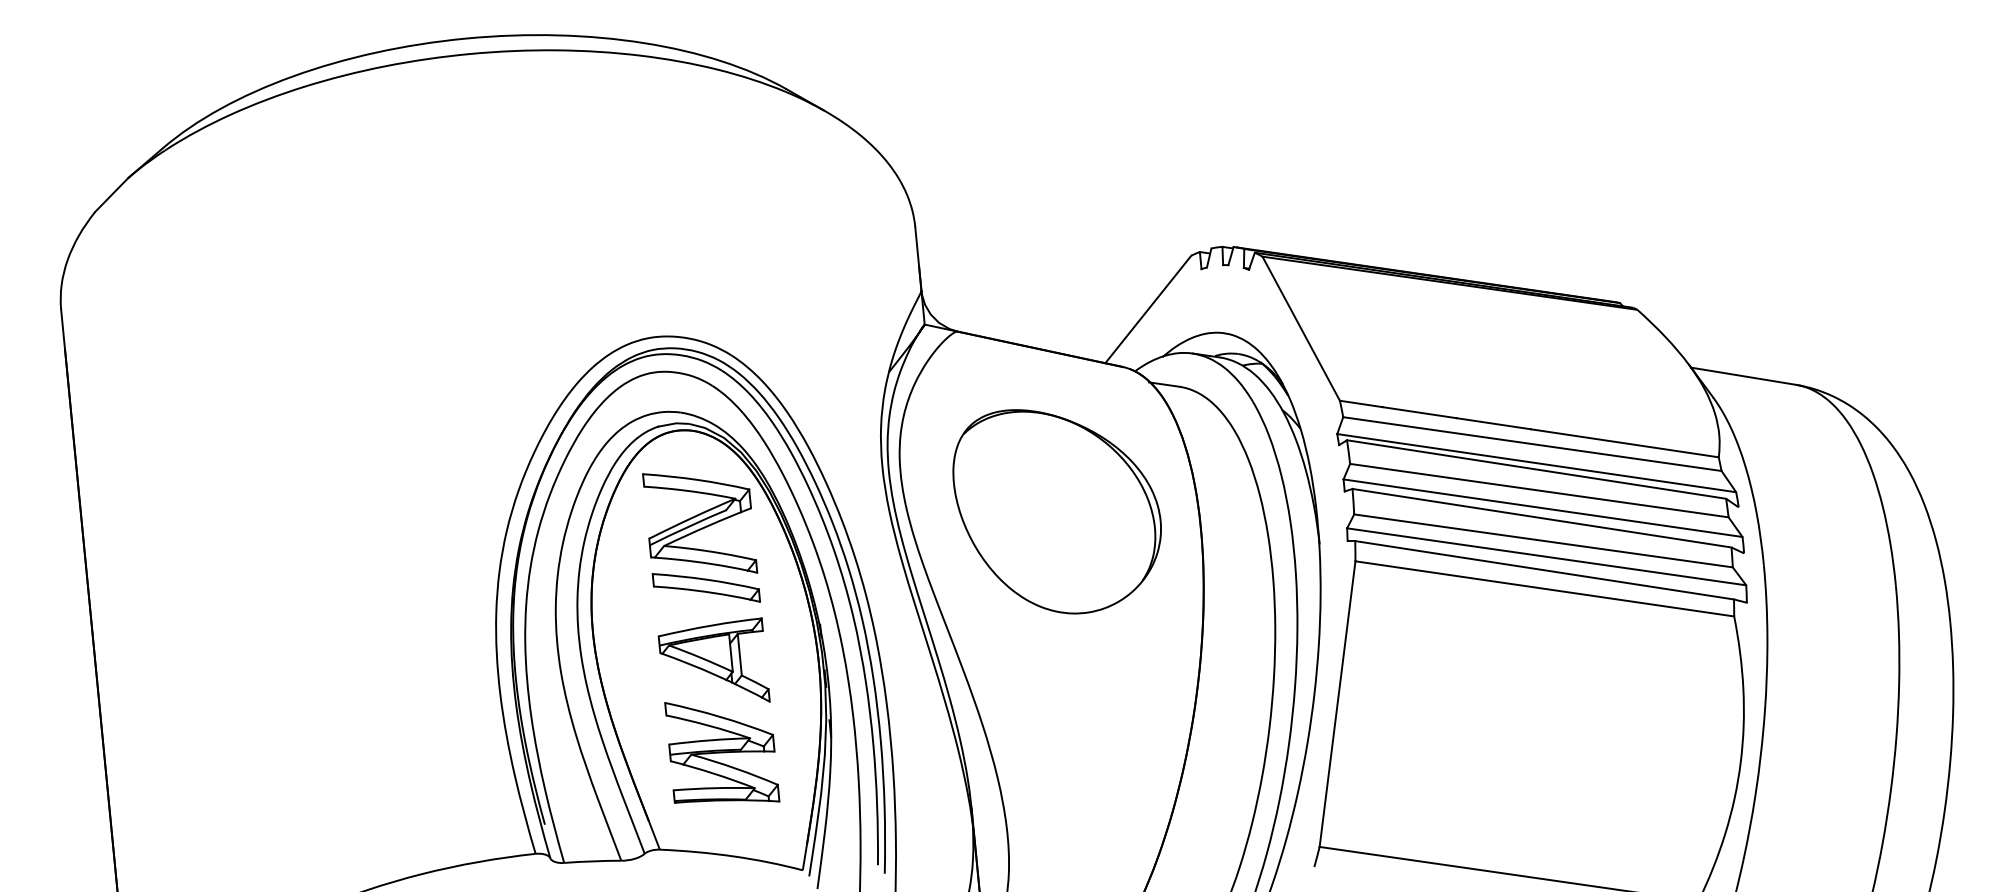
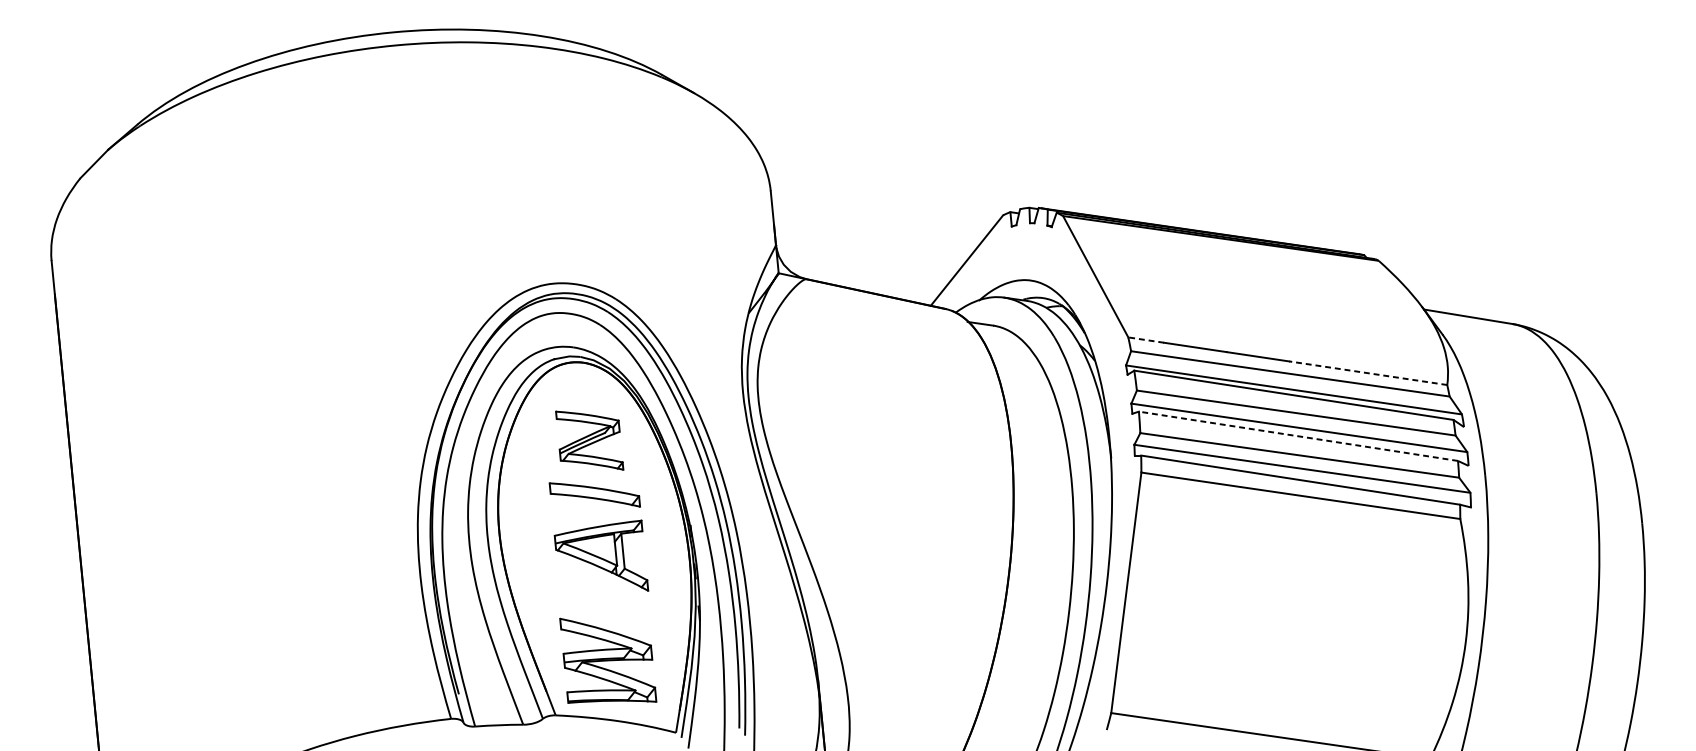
line: (1361, 403) -> (1146, 339), solid -> dashed
line: (1624, 443) -> (1367, 373), solid -> dashed
part: (1056, 511) -> (889, 430), removed
line: (1542, 518) -> (1298, 436), solid -> dashed
part: (700, 523) -> (589, 440), size x0.7
part: (722, 752) -> (608, 660), moved

